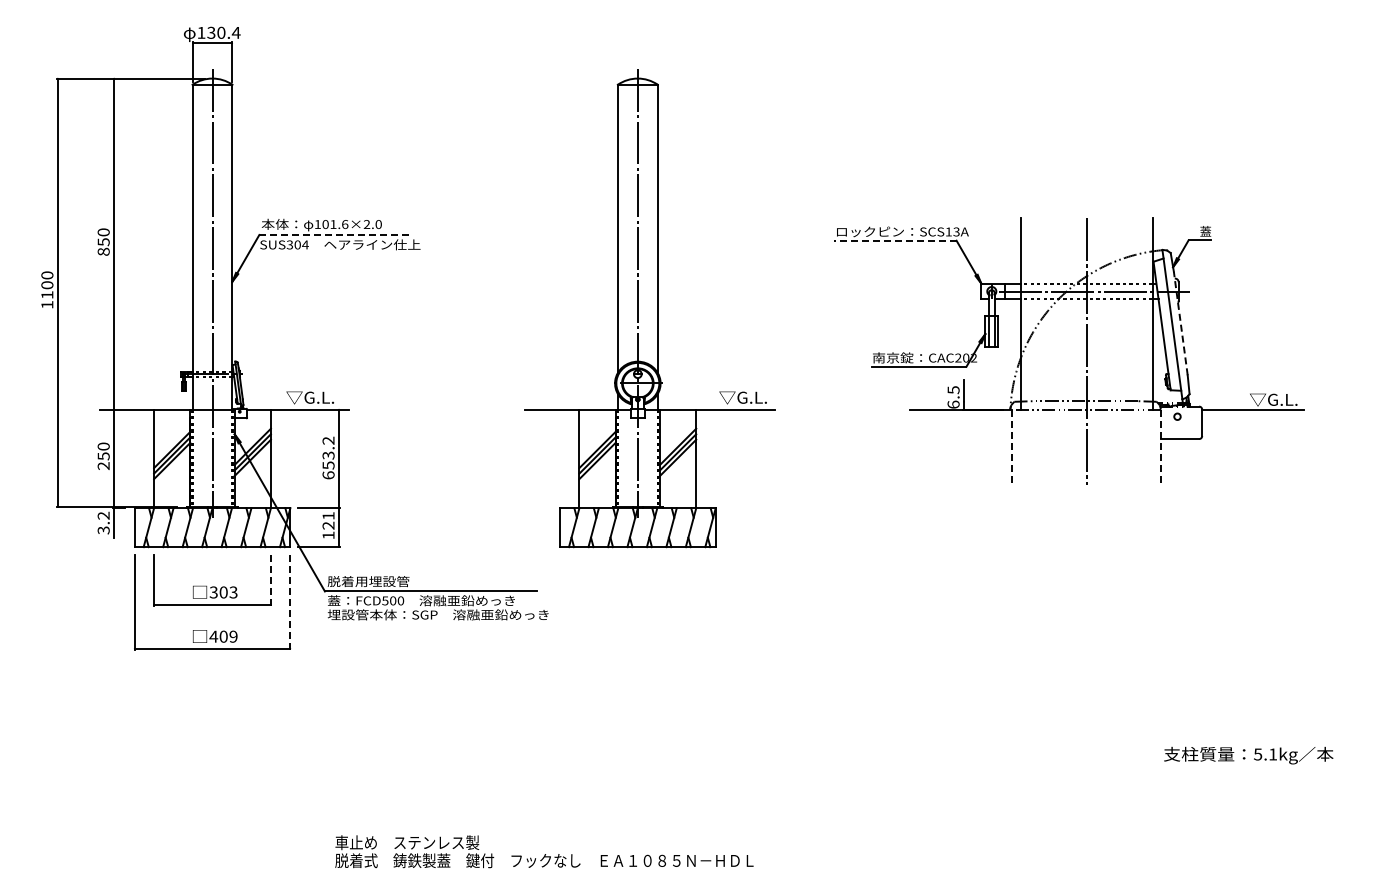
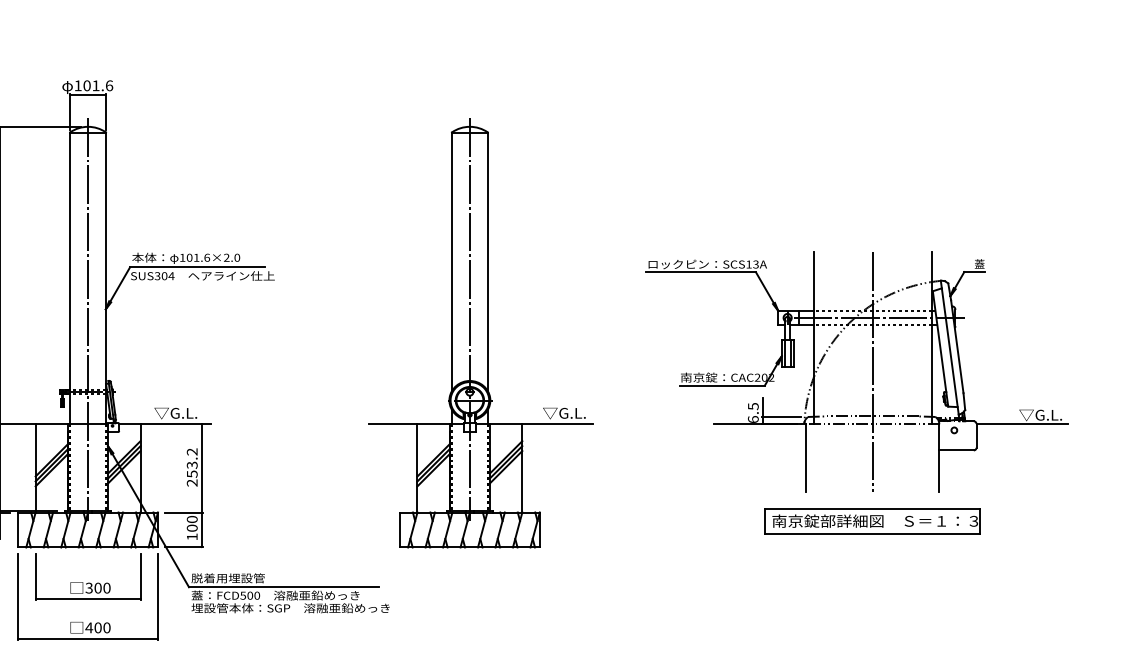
text: (223, 32) -> (97, 85), 130.4 -> 101.6
line: (335, 234) -> (198, 266), dashed -> solid
line: (894, 240) -> (700, 272), dashed -> solid
line: (1180, 323) -> (957, 346), dashed -> solid
line: (984, 401) -> (781, 416), added
line: (1012, 447) -> (806, 458), dashed -> solid
line: (1160, 447) -> (939, 458), dashed -> solid
text: (328, 475) -> (192, 483), 653.2 -> 253.2
part: (1086, 518) -> (872, 521), added
text: (328, 520) -> (192, 523), 121 -> 100
line: (270, 579) -> (140, 576), dashed -> solid
text: (233, 592) -> (106, 588), 303 -> 300
line: (290, 601) -> (158, 596), dashed -> solid
text: (233, 636) -> (106, 627), 409 -> 400

